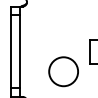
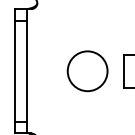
circle: (63, 71) -> (87, 70), moved

